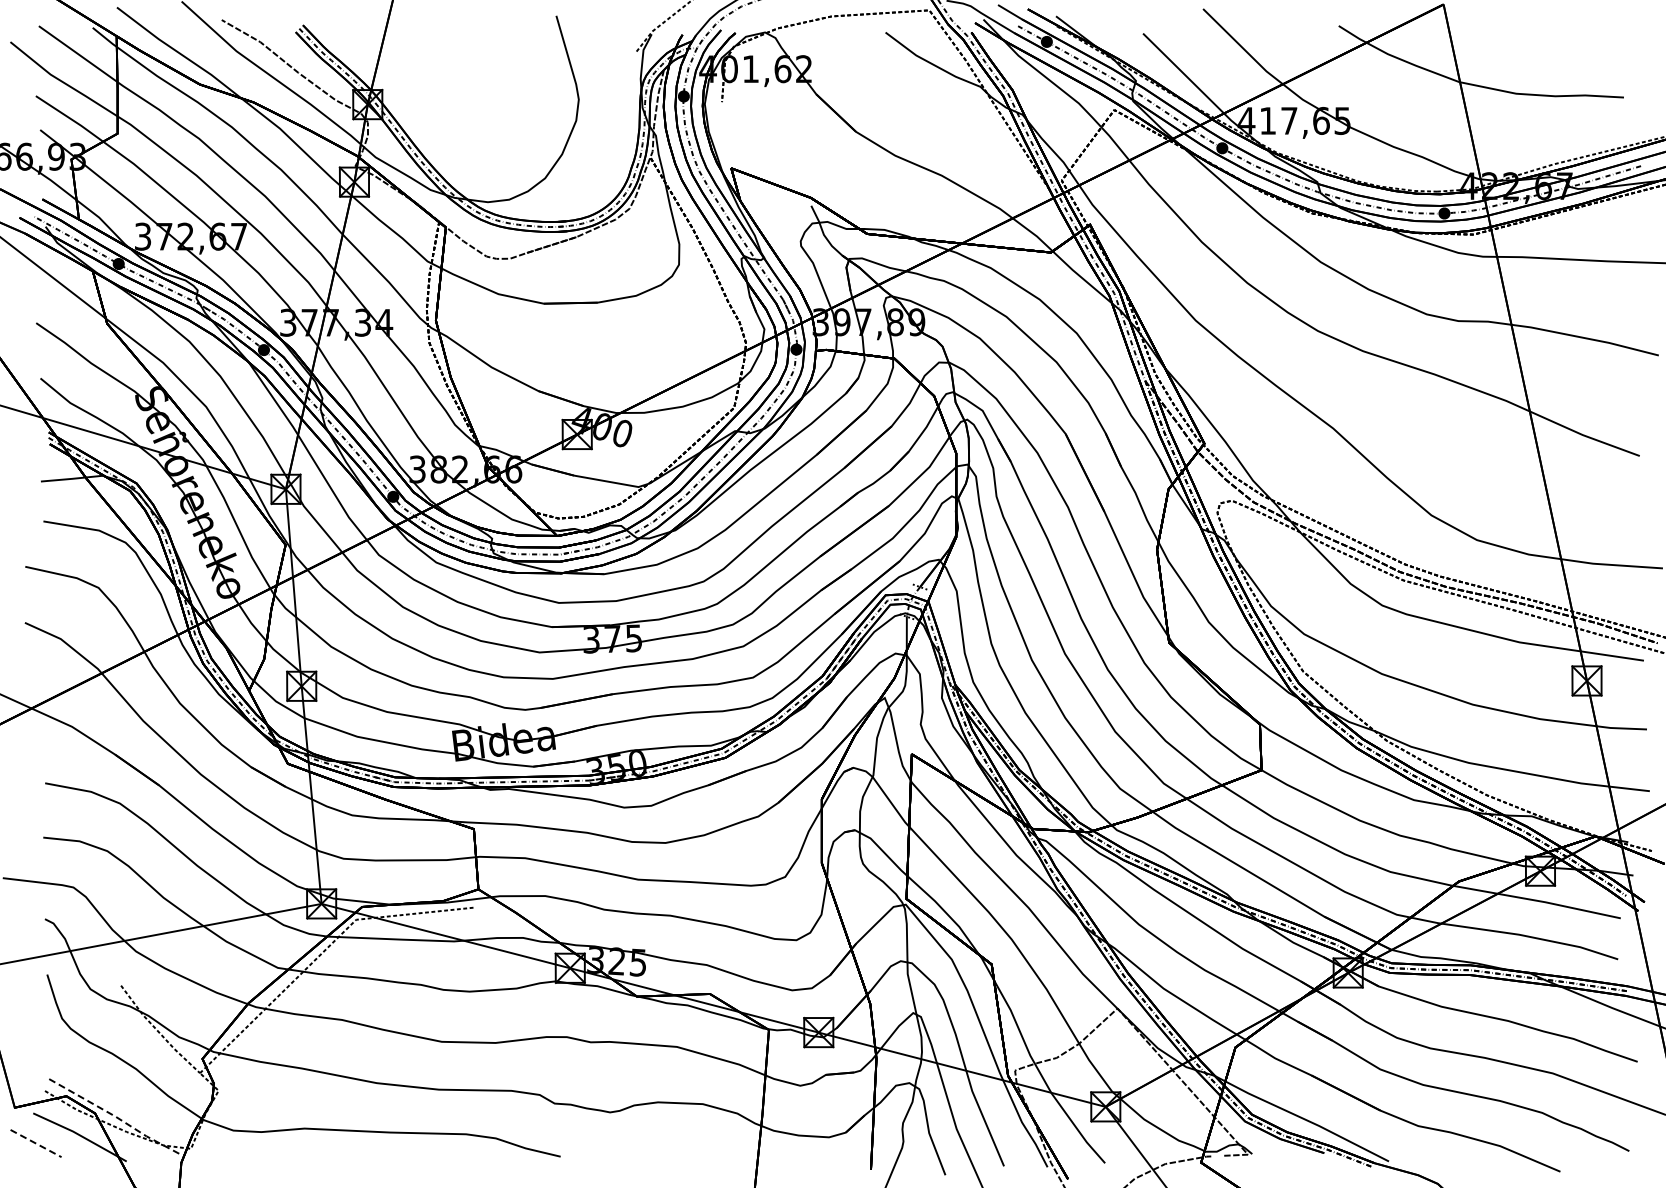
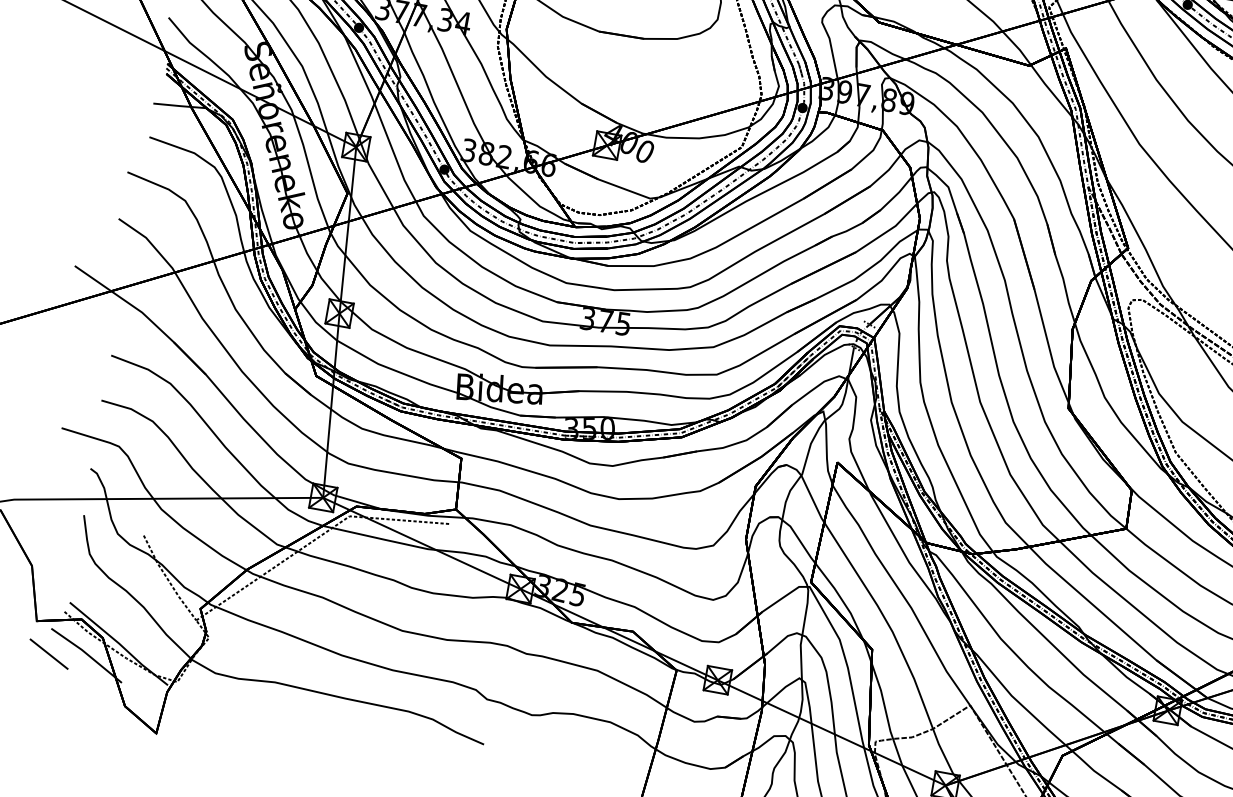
line: (115, 1116) -> (119, 643), dashed -> solid
line: (36, 1143) -> (49, 654), dashed -> solid

